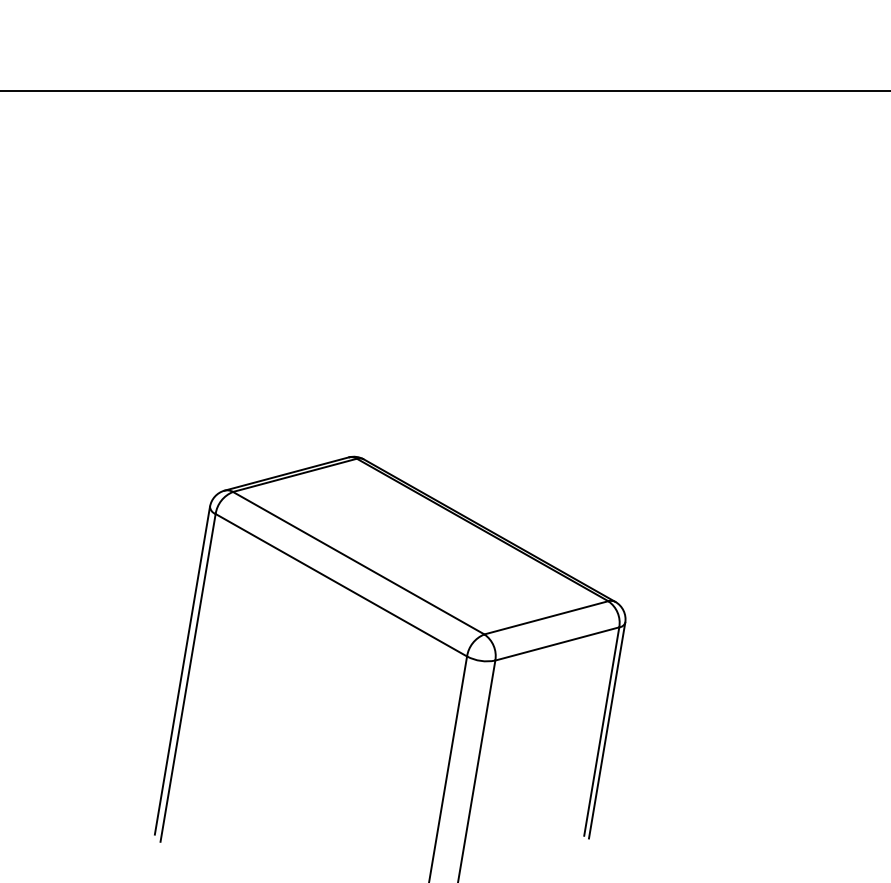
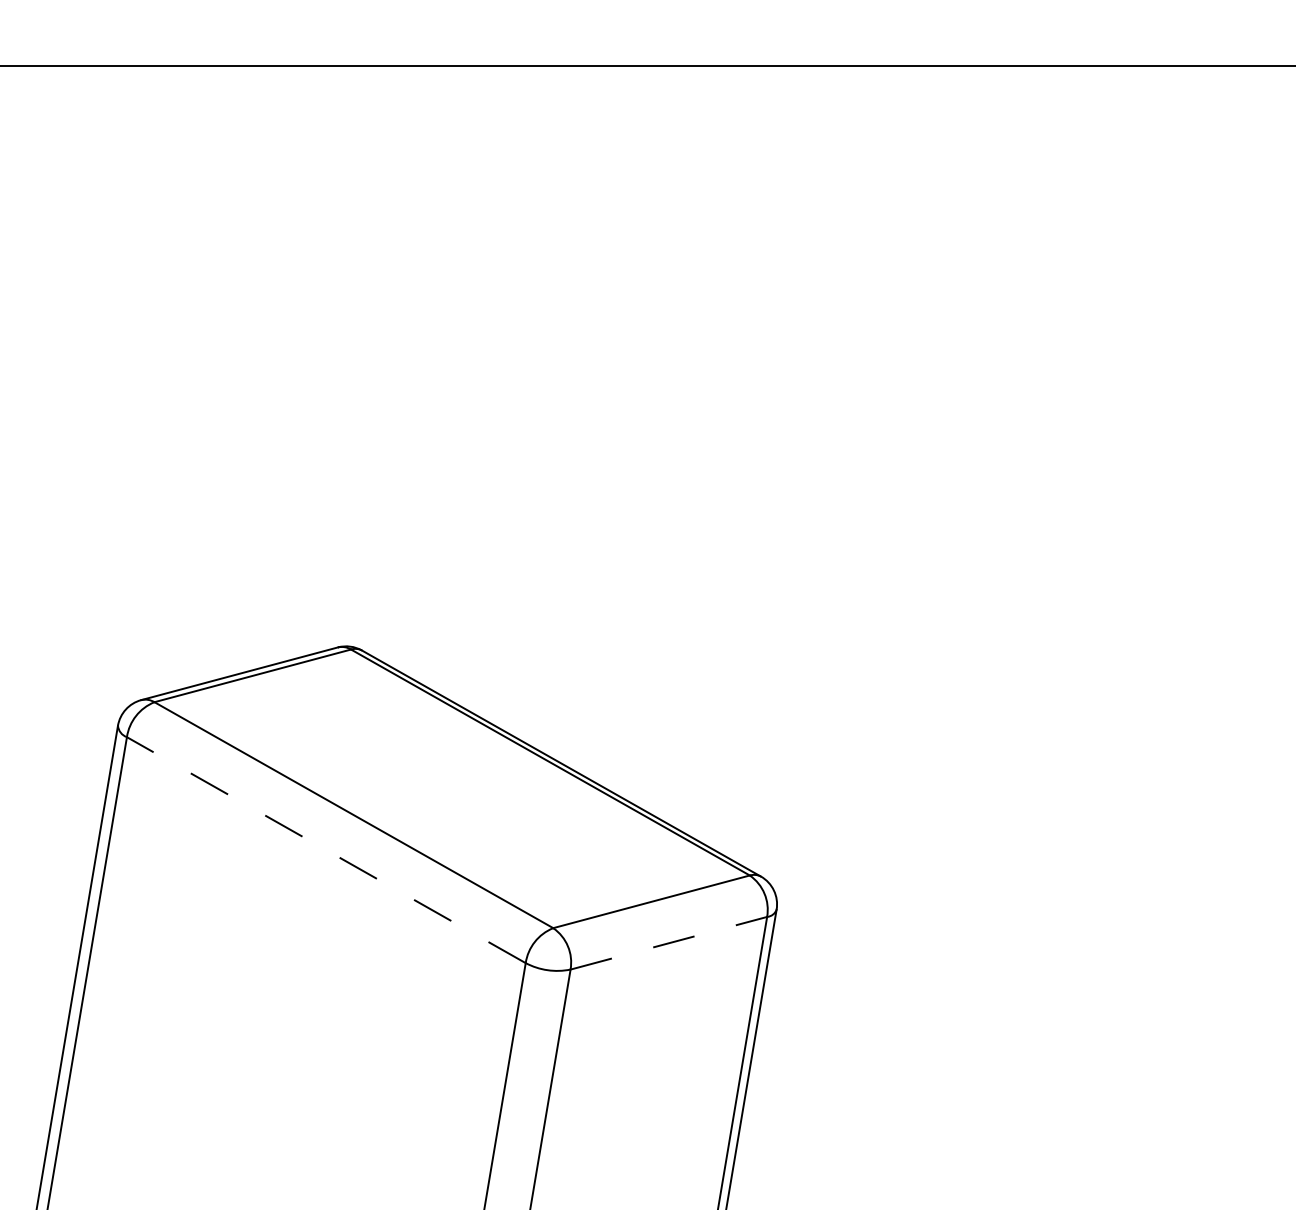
line: (340, 585) -> (324, 850), solid -> dashed
line: (557, 643) -> (669, 942), solid -> dashed

